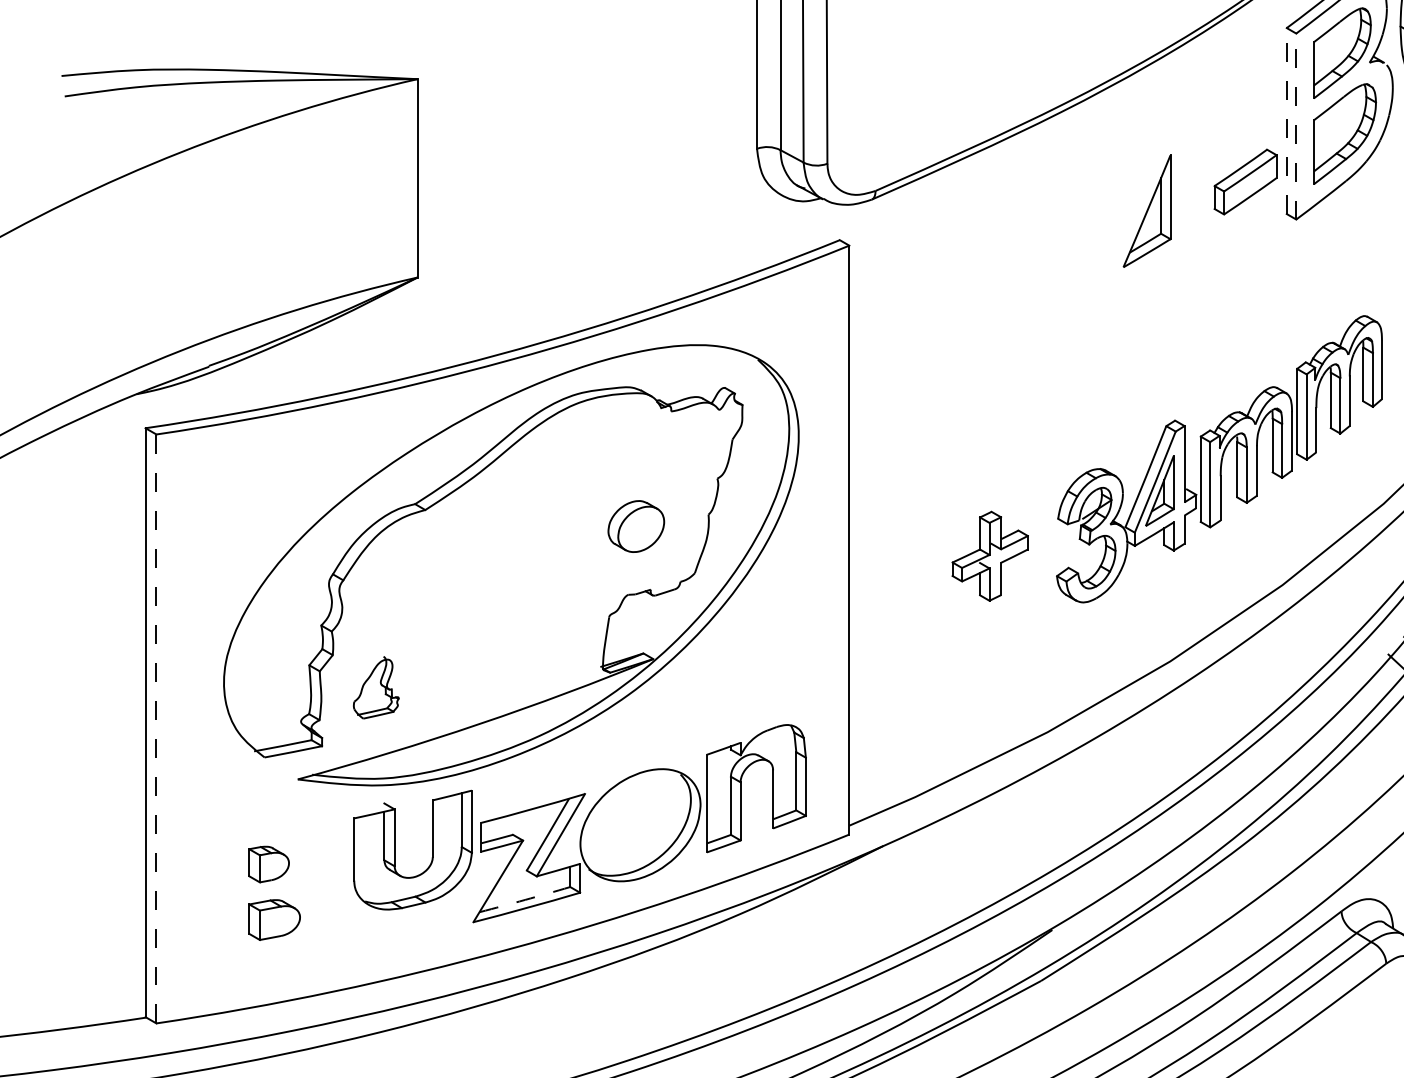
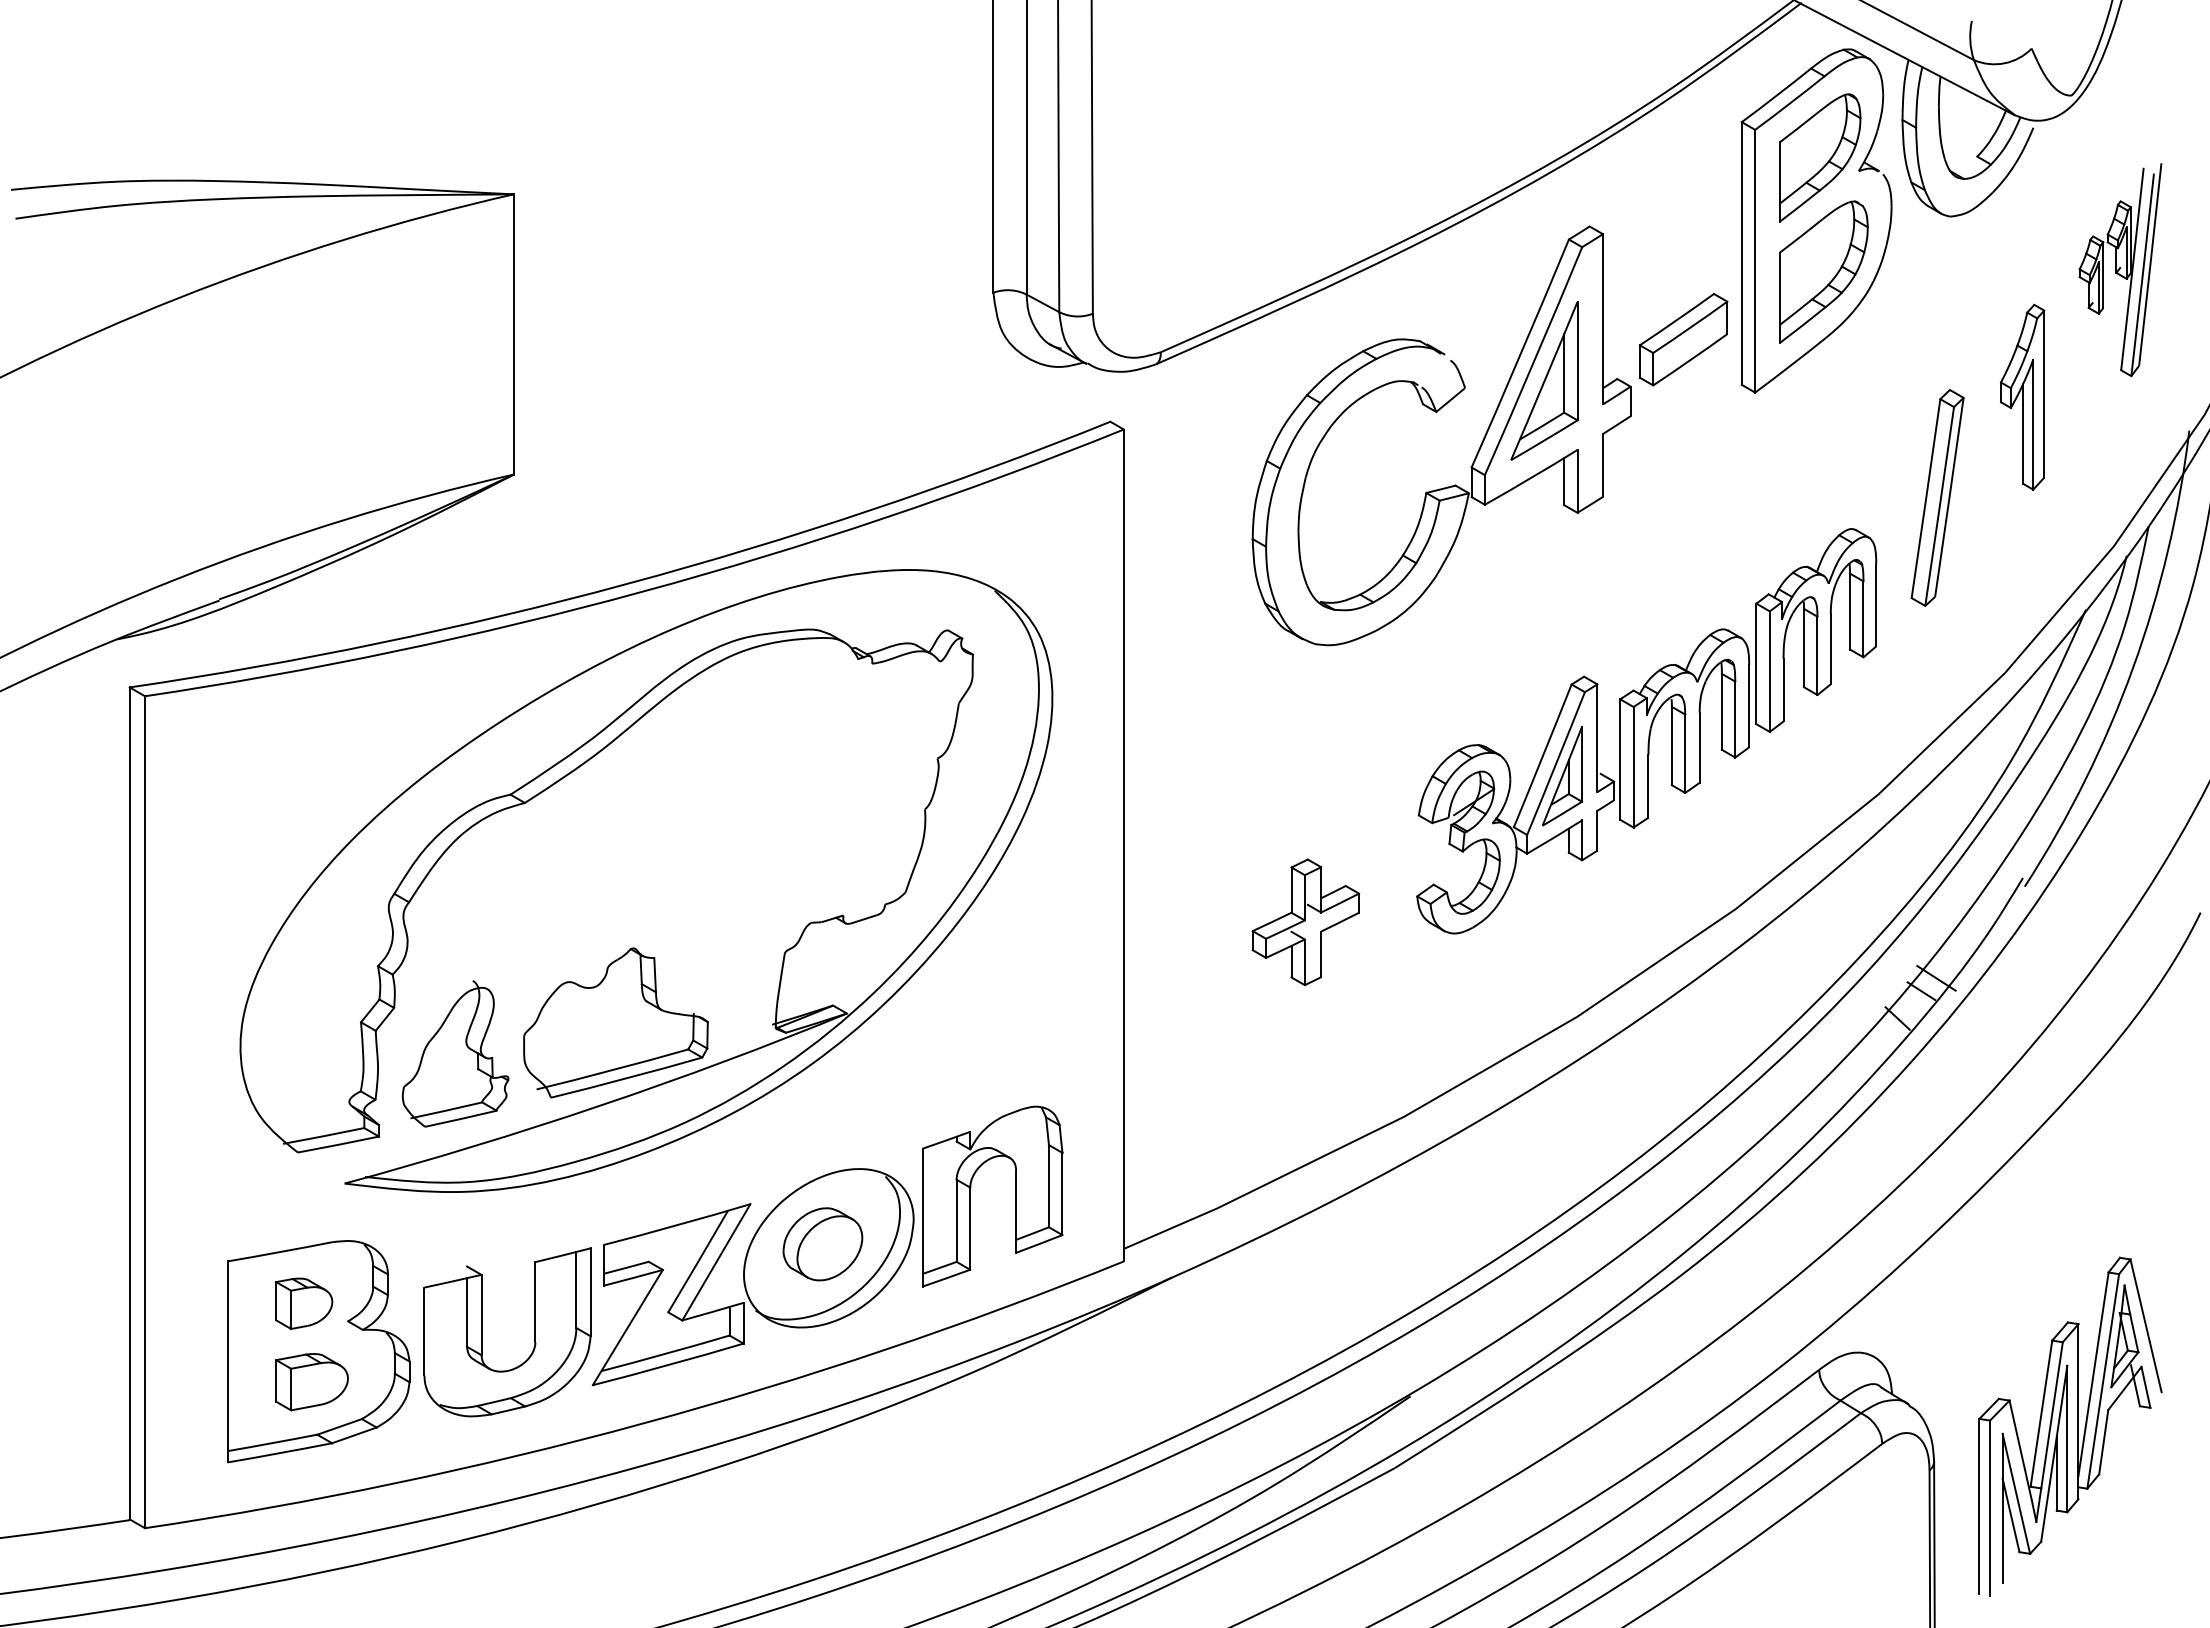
line: (1286, 121) -> (1741, 253), dashed -> solid
line: (1296, 126) -> (1755, 260), dashed -> solid
part: (1071, 233) -> (1437, 412), added
part: (636, 526) -> (822, 1244), moved
part: (989, 556) -> (1305, 922), moved
part: (489, 665) -> (615, 1022), added
part: (376, 687) -> (455, 1053), size x1.67
line: (156, 729) -> (145, 1112), dashed -> solid
part: (395, 850) -> (482, 1332), moved
part: (279, 898) -> (318, 1351), added
arc: (524, 899) -> (665, 1353), dashed -> solid

